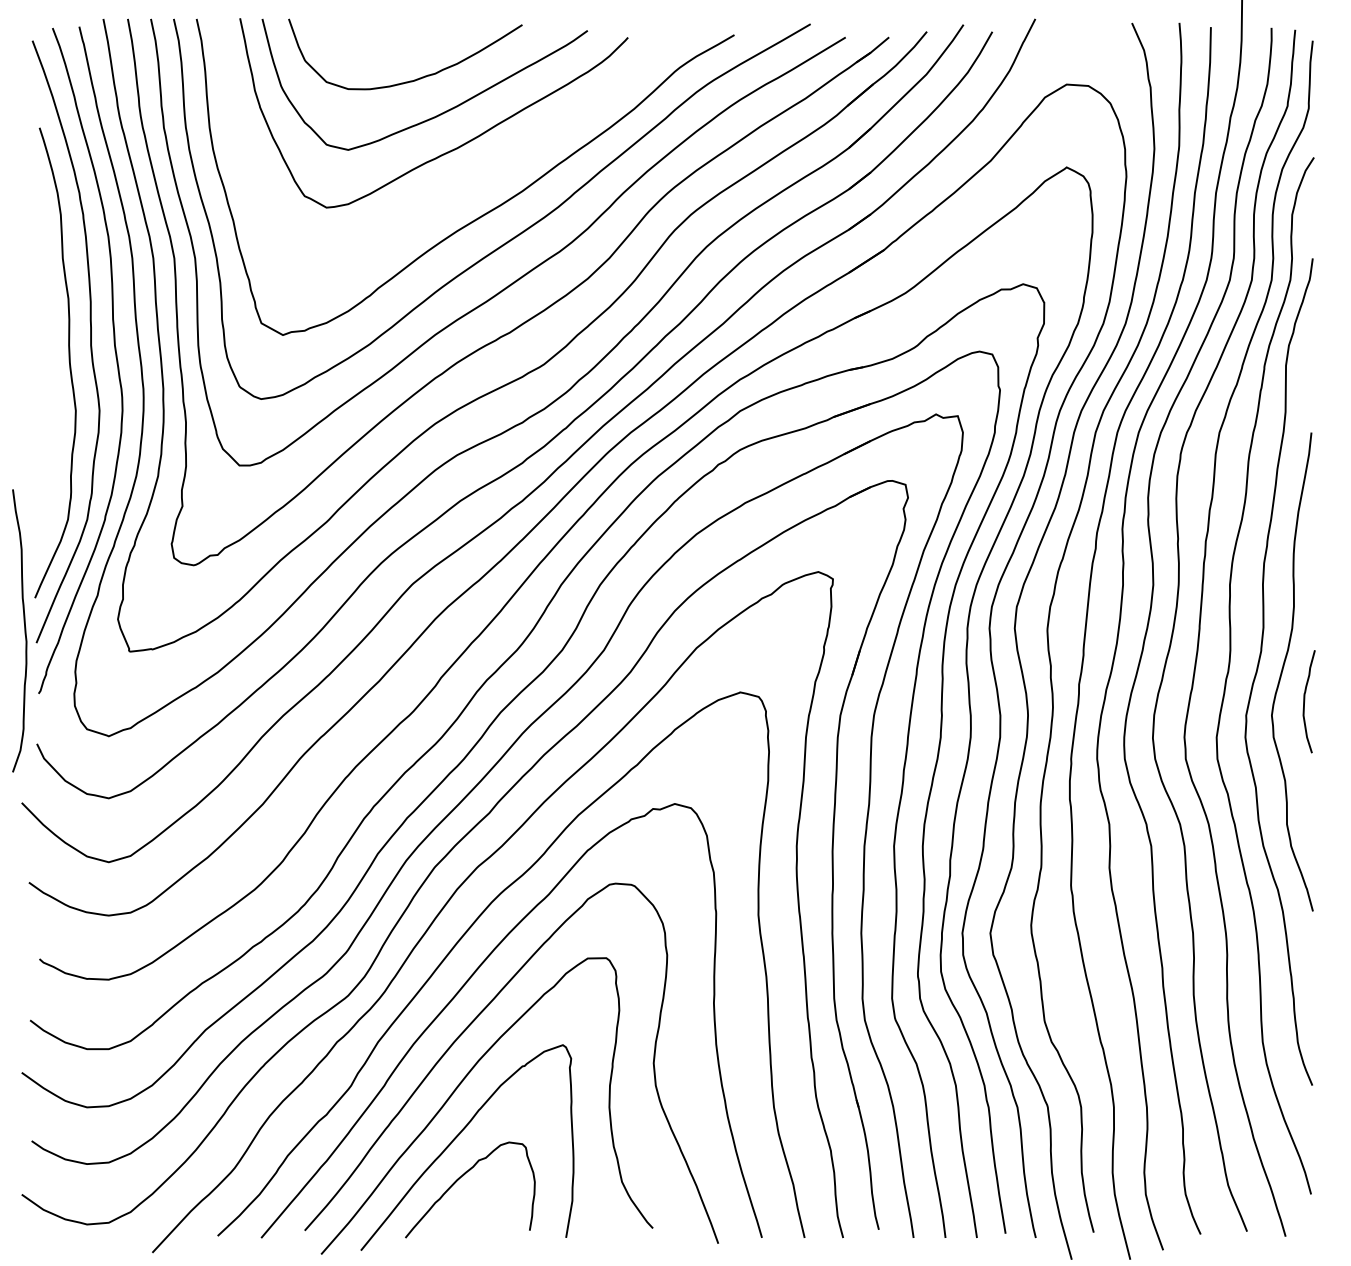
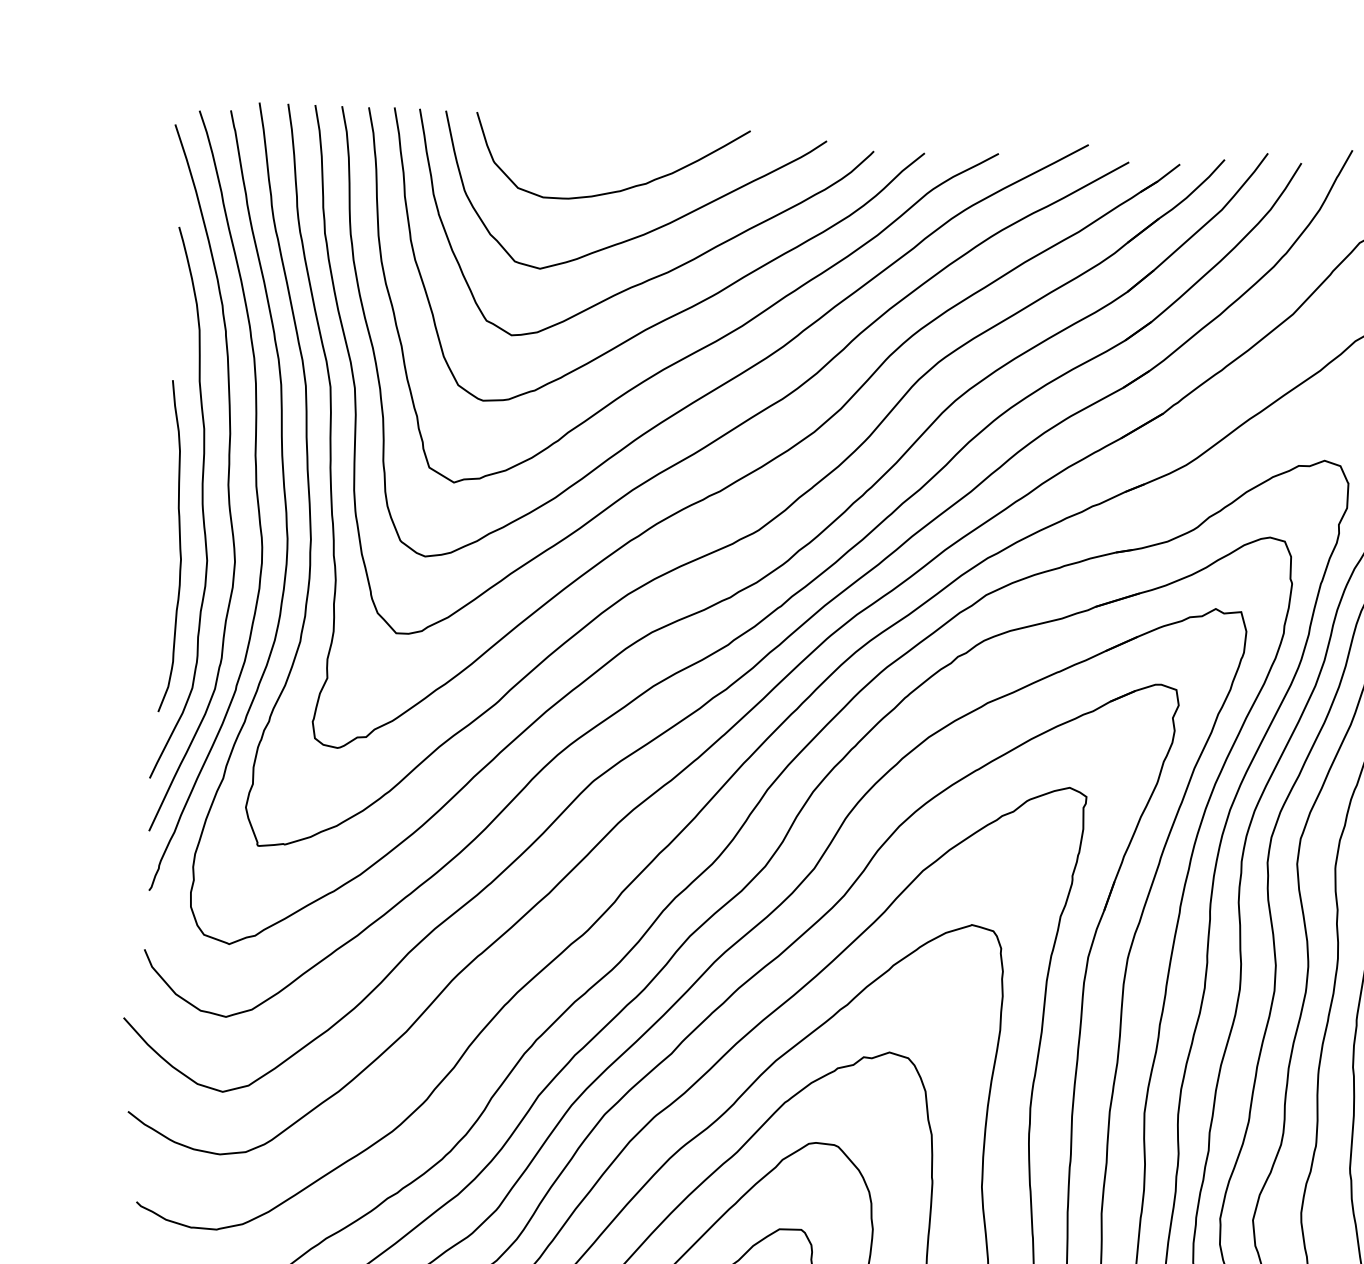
curve: (469, 180) -> (680, 310), added
curve: (24, 630) -> (179, 546), moved

